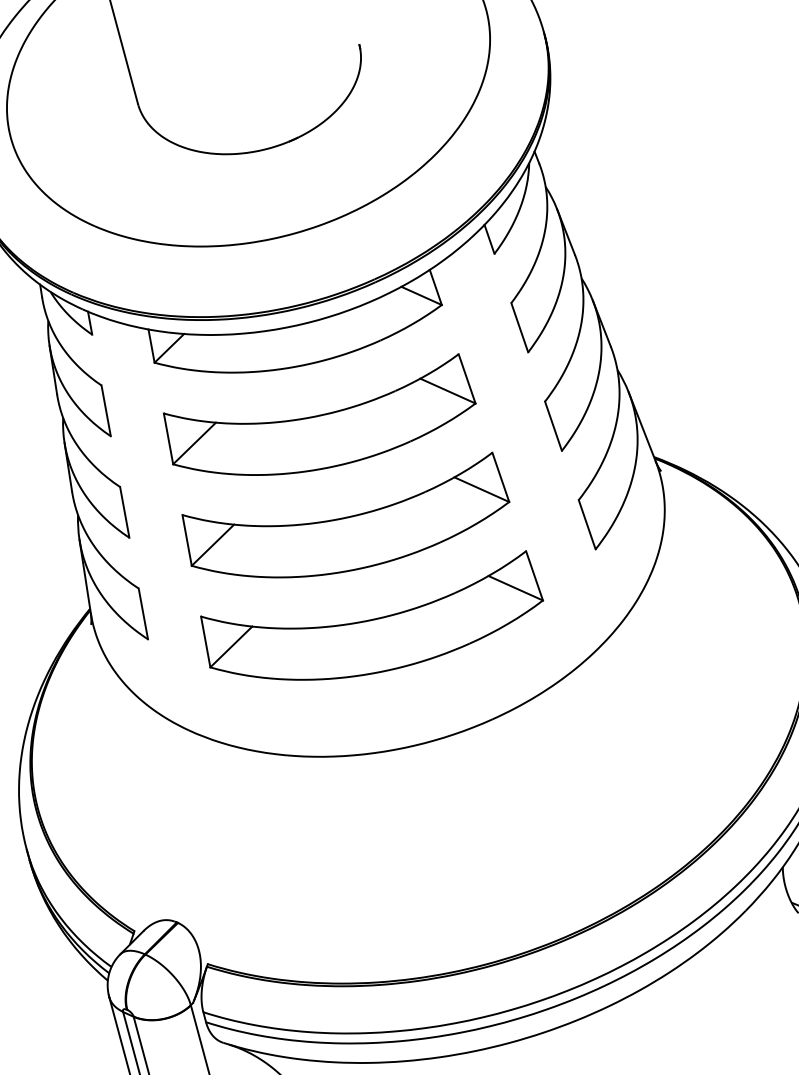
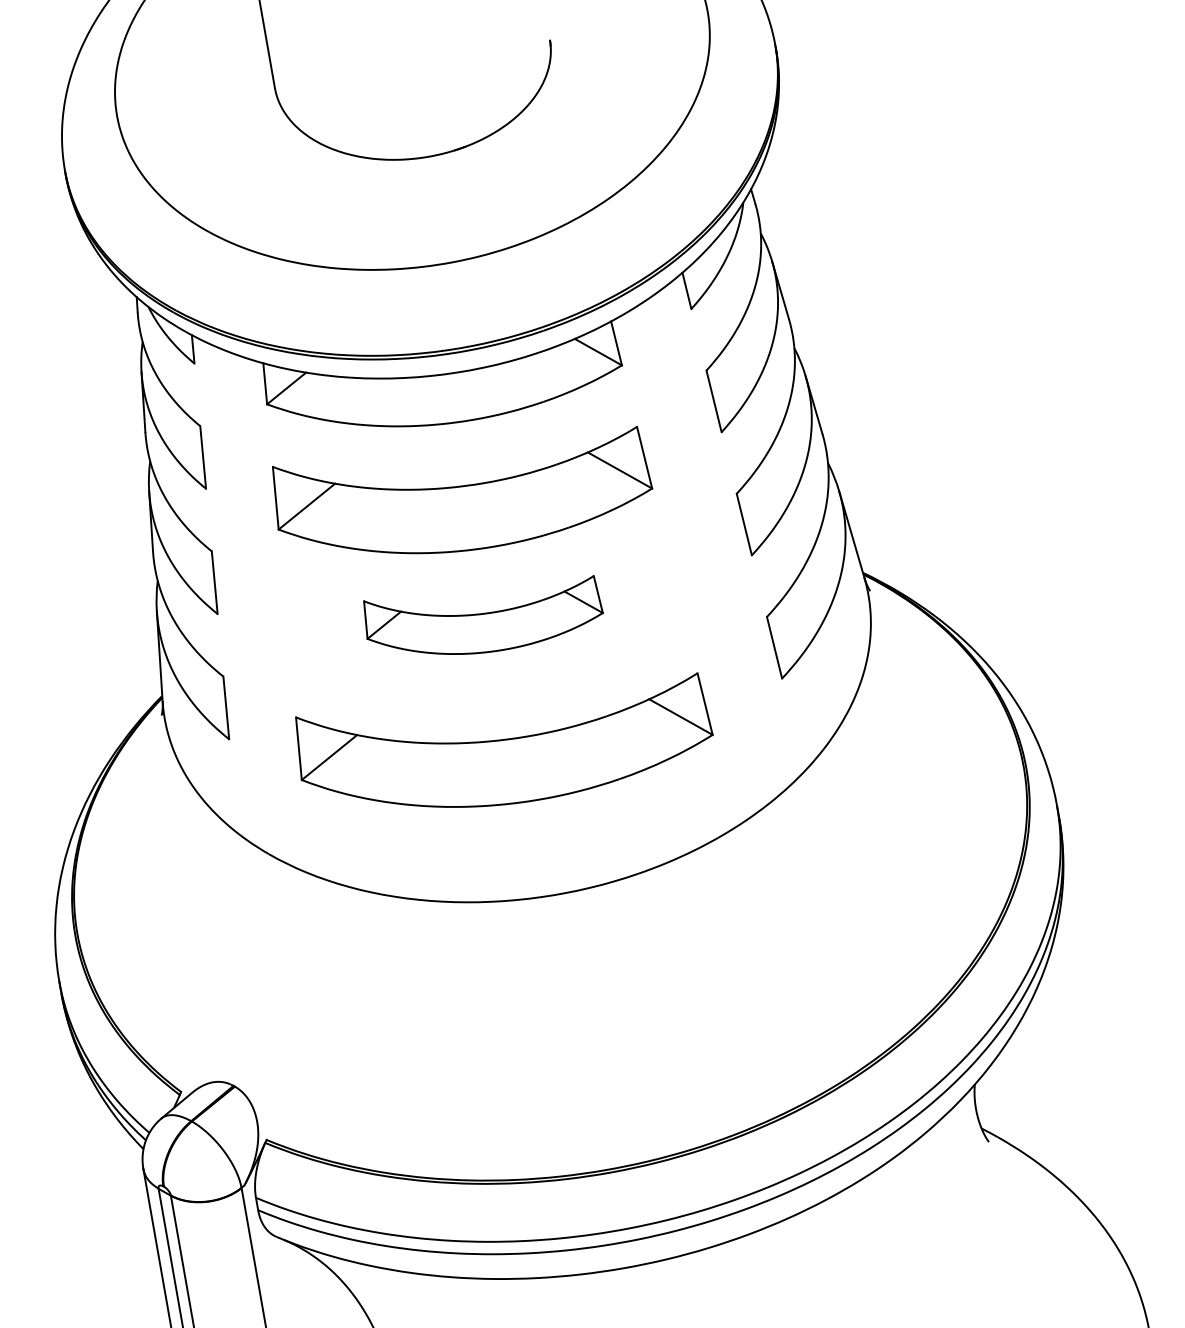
part: (346, 518) -> (483, 614), size x0.6

